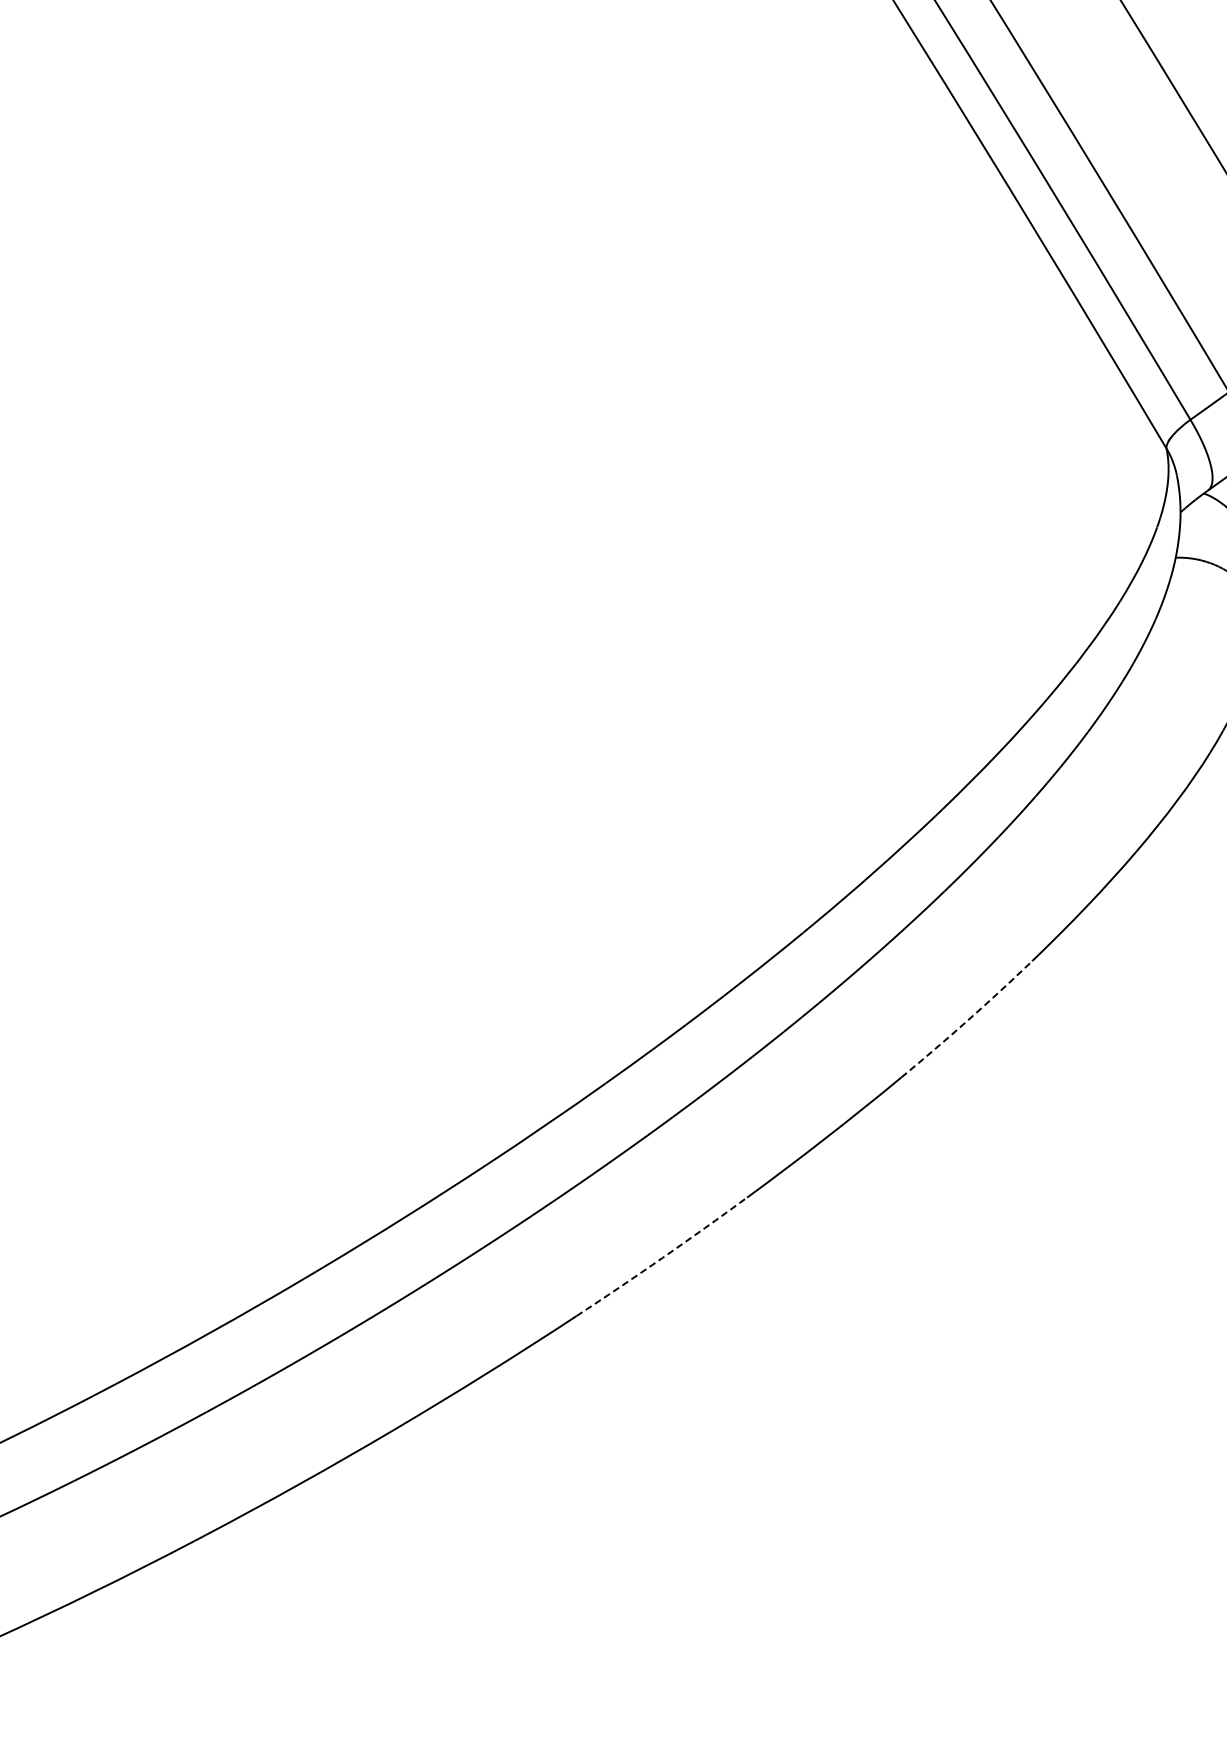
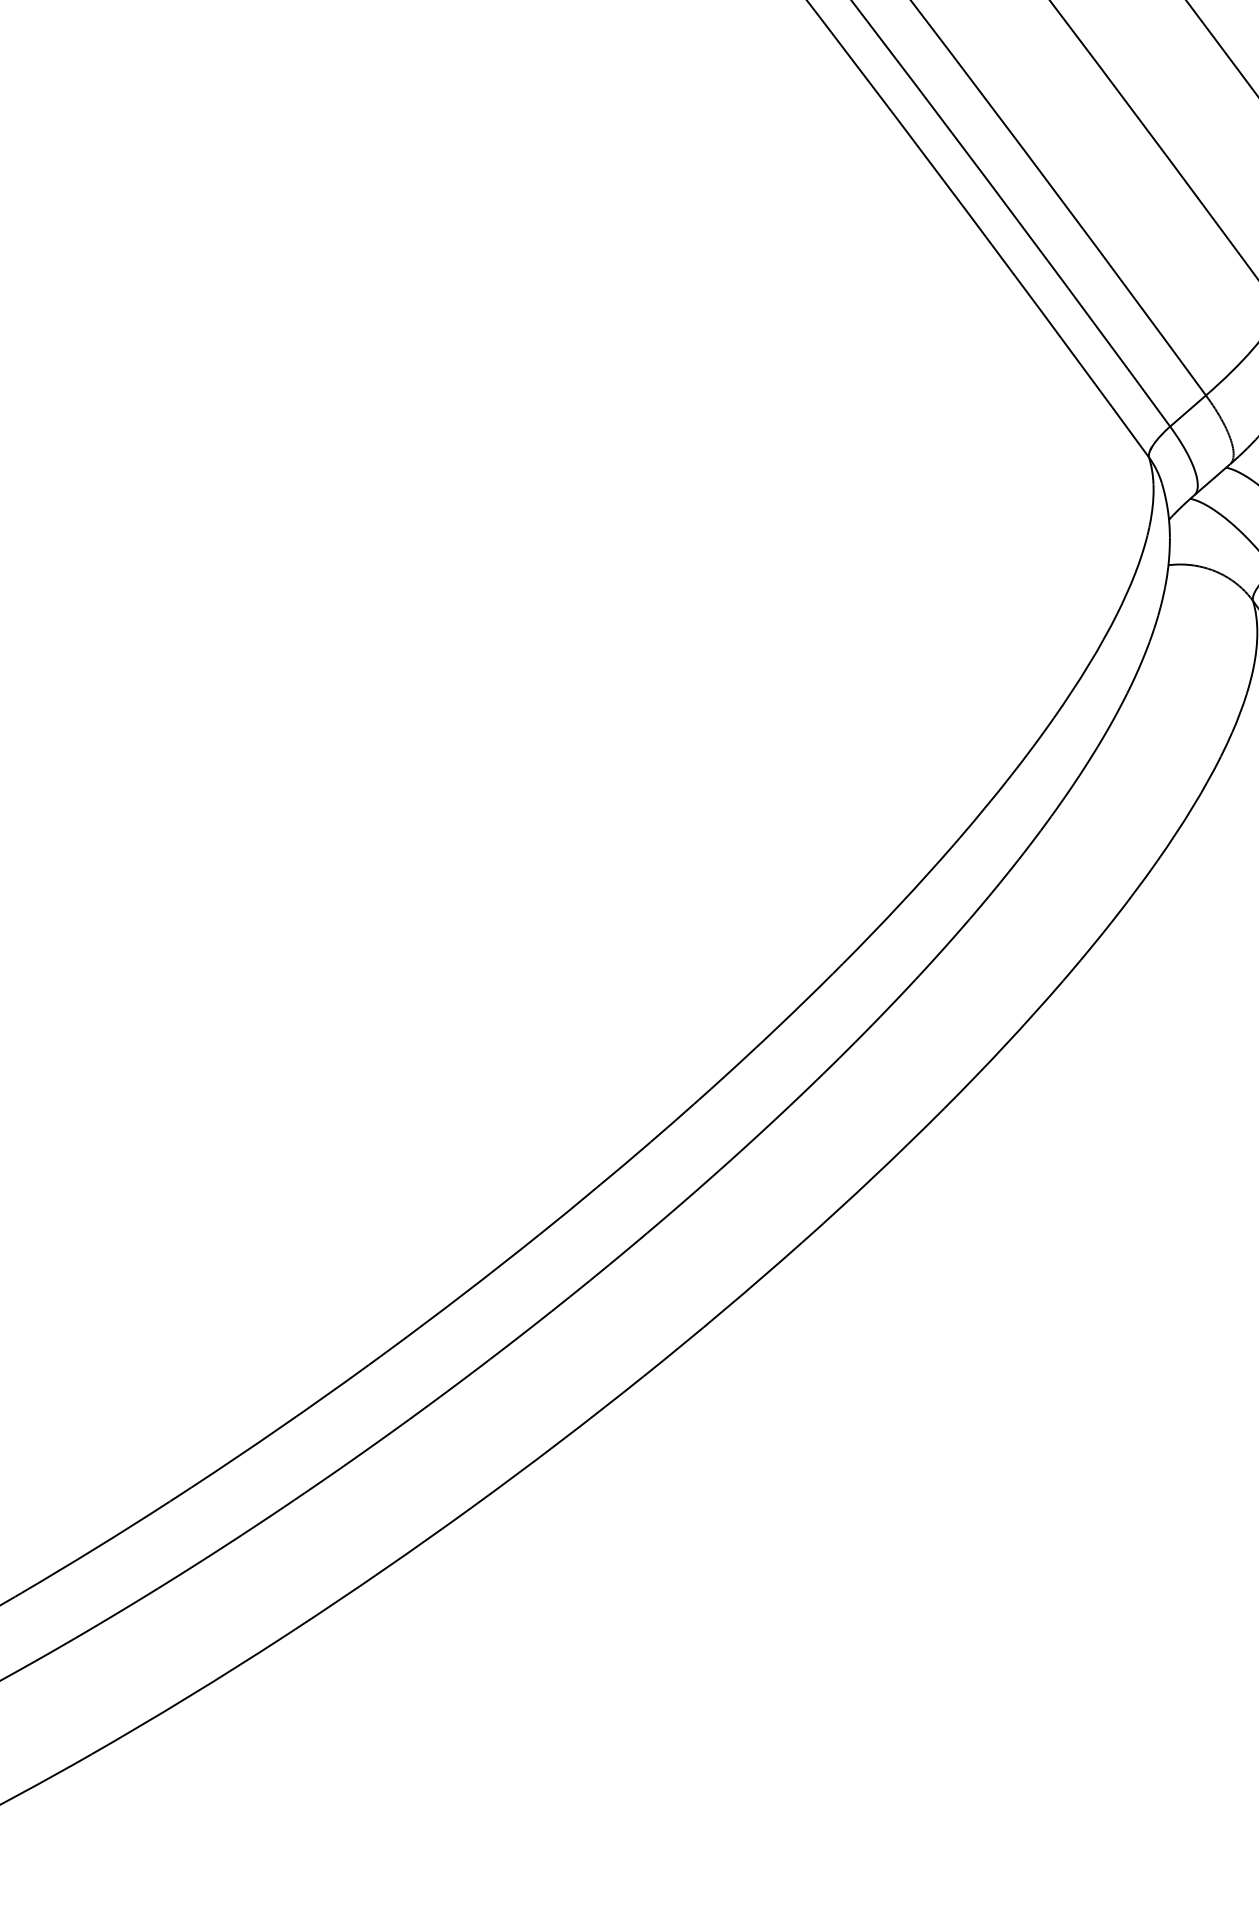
arc: (968, 1020) -> (1005, 1045), dashed -> solid
arc: (662, 1257) -> (723, 1310), dashed -> solid

